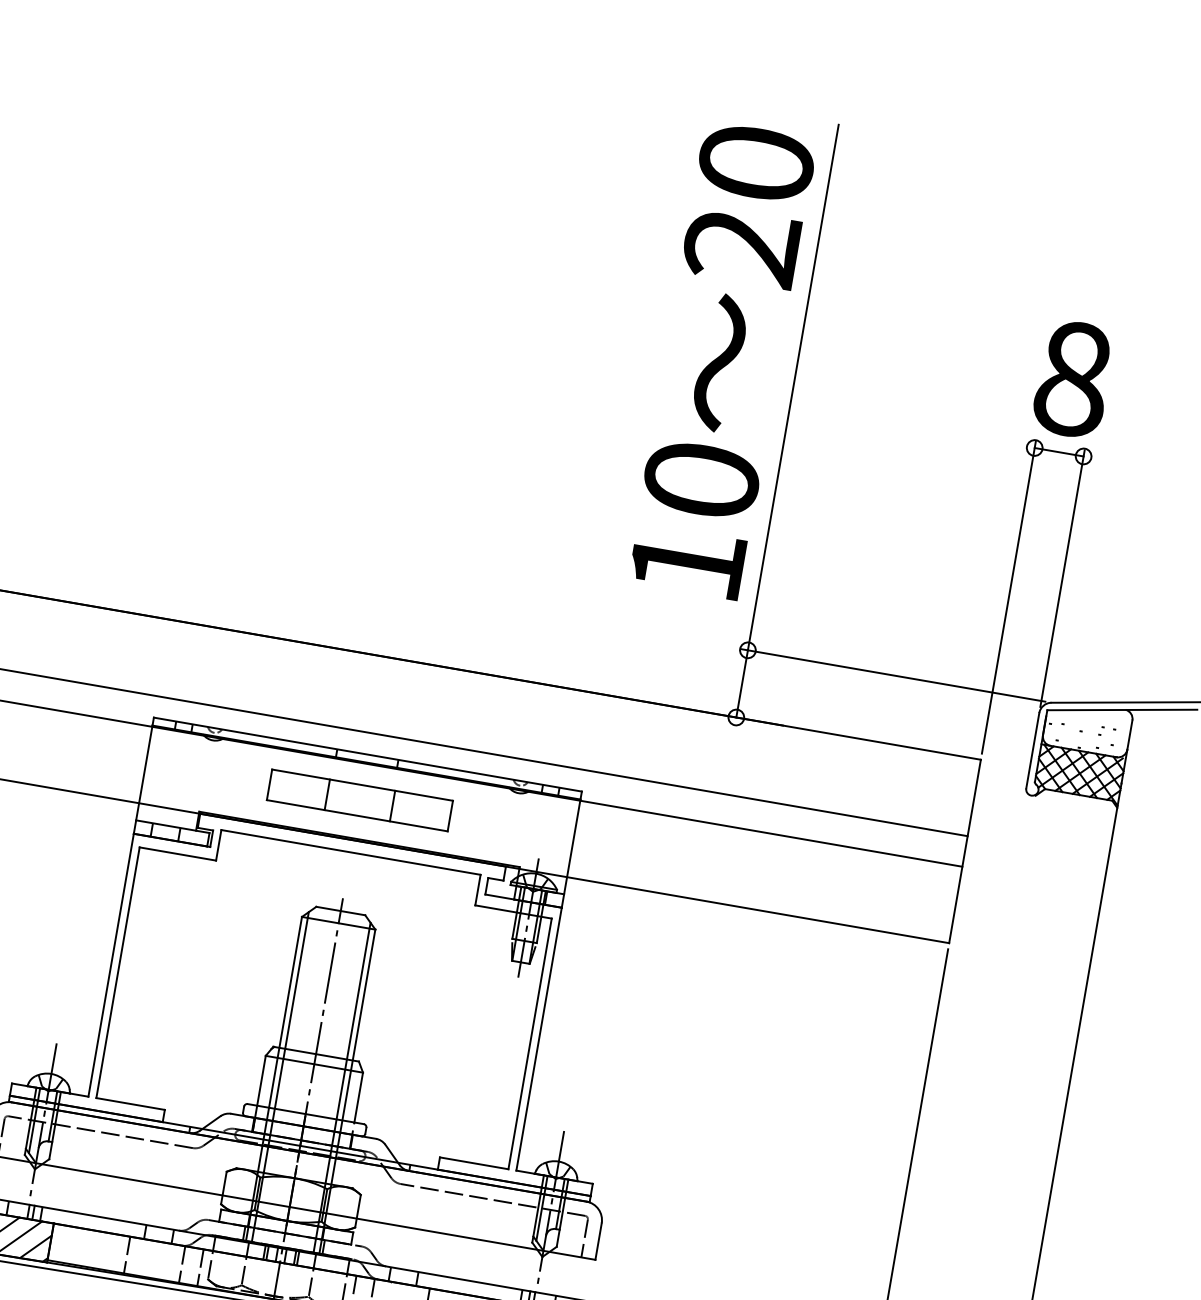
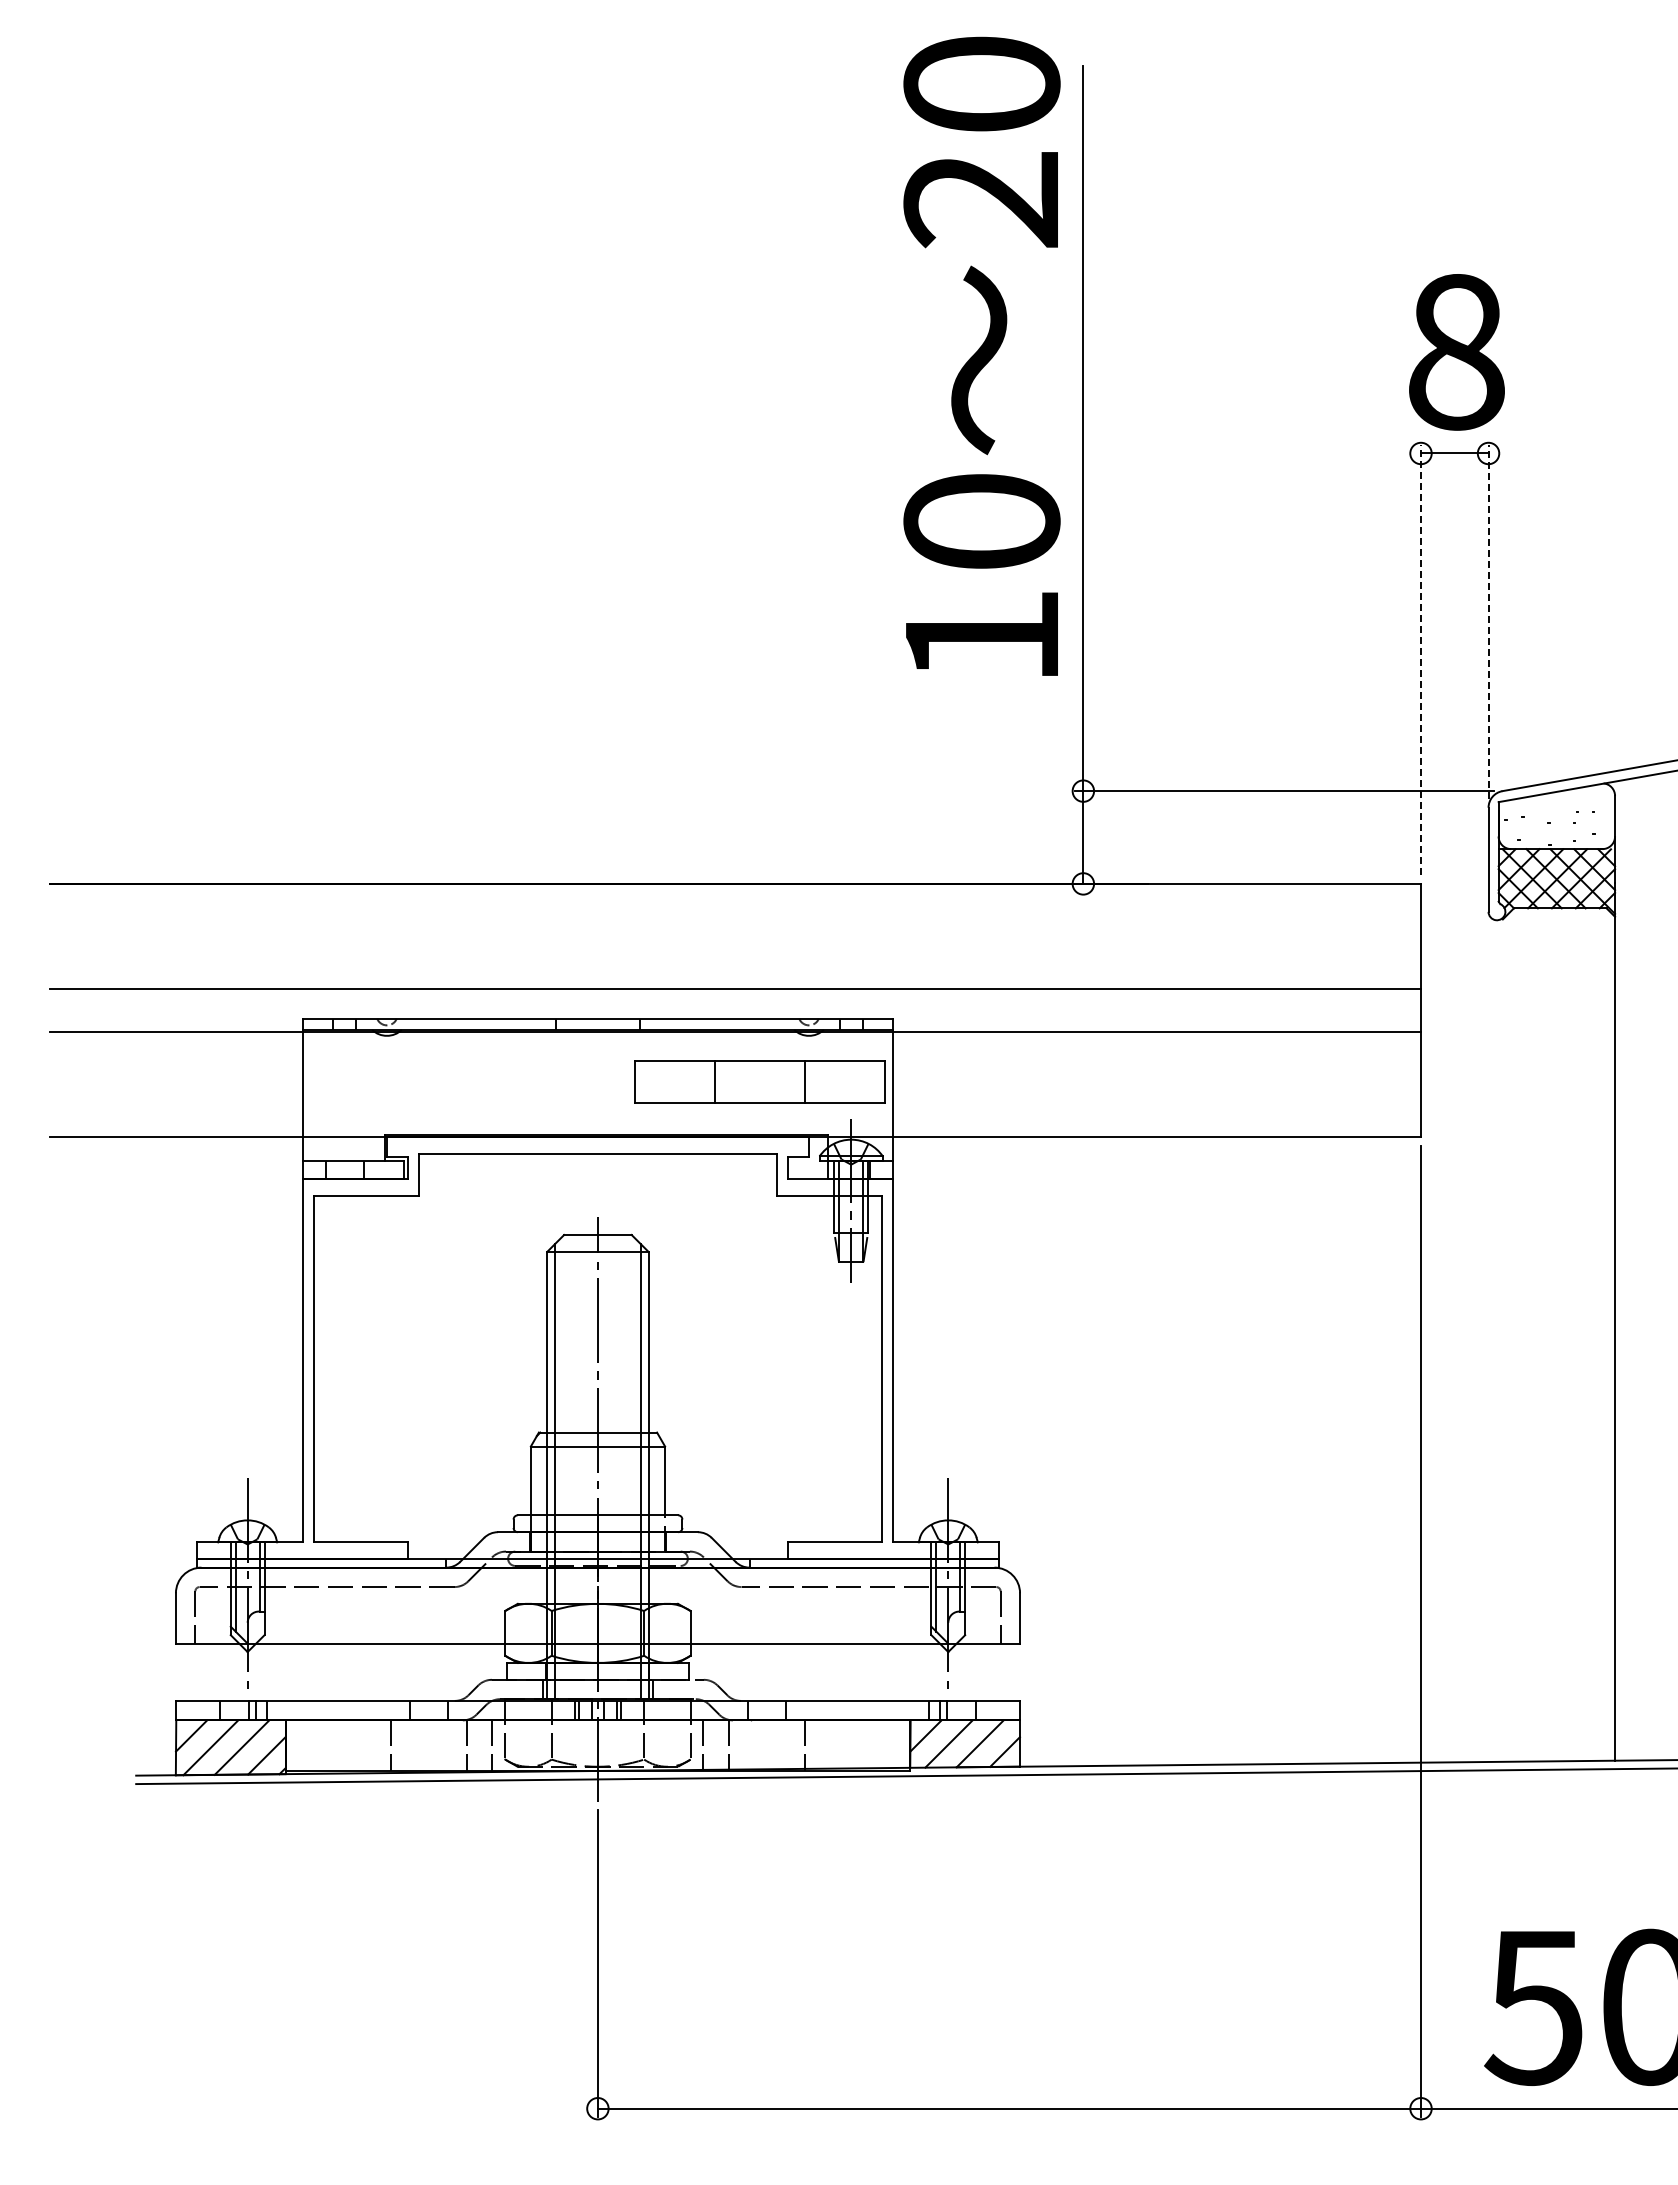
text: (722, 359) -> (981, 355), moved
line: (1062, 578) -> (1488, 621), solid -> dashed
line: (1009, 597) -> (1421, 659), solid -> dashed
part: (359, 799) -> (759, 1081), moved

